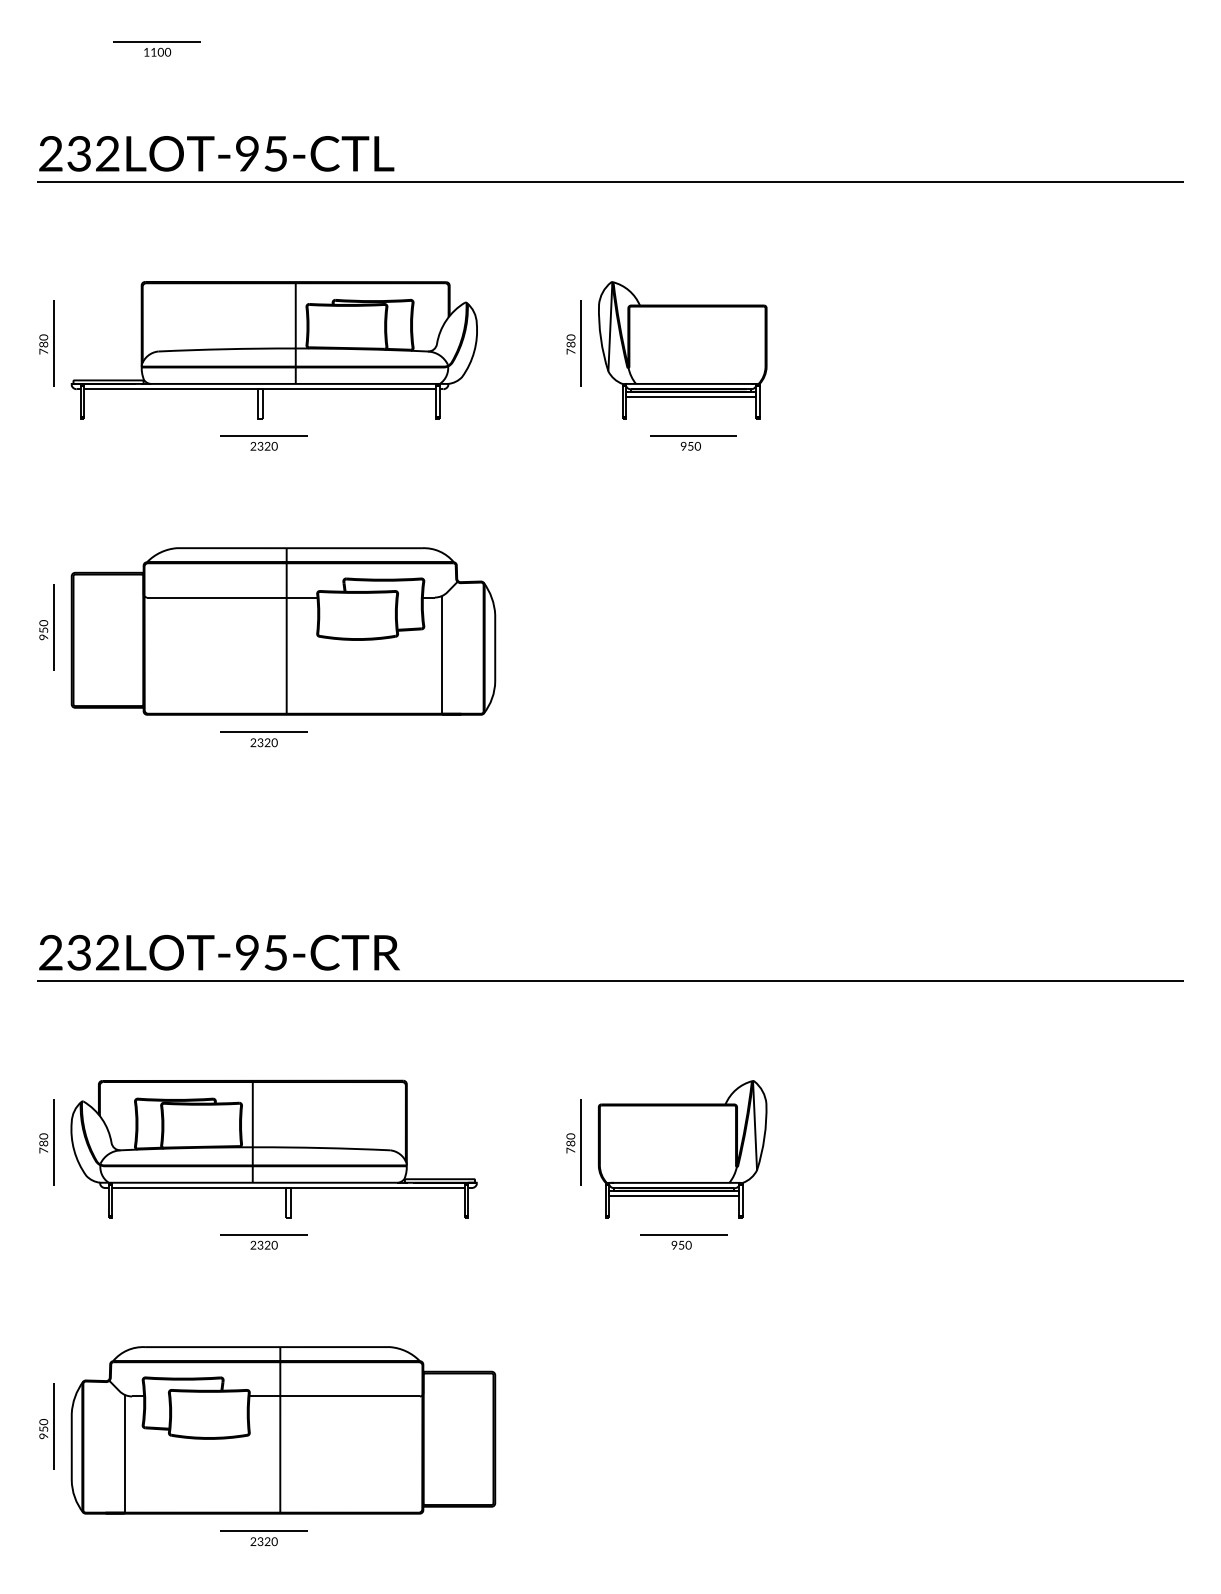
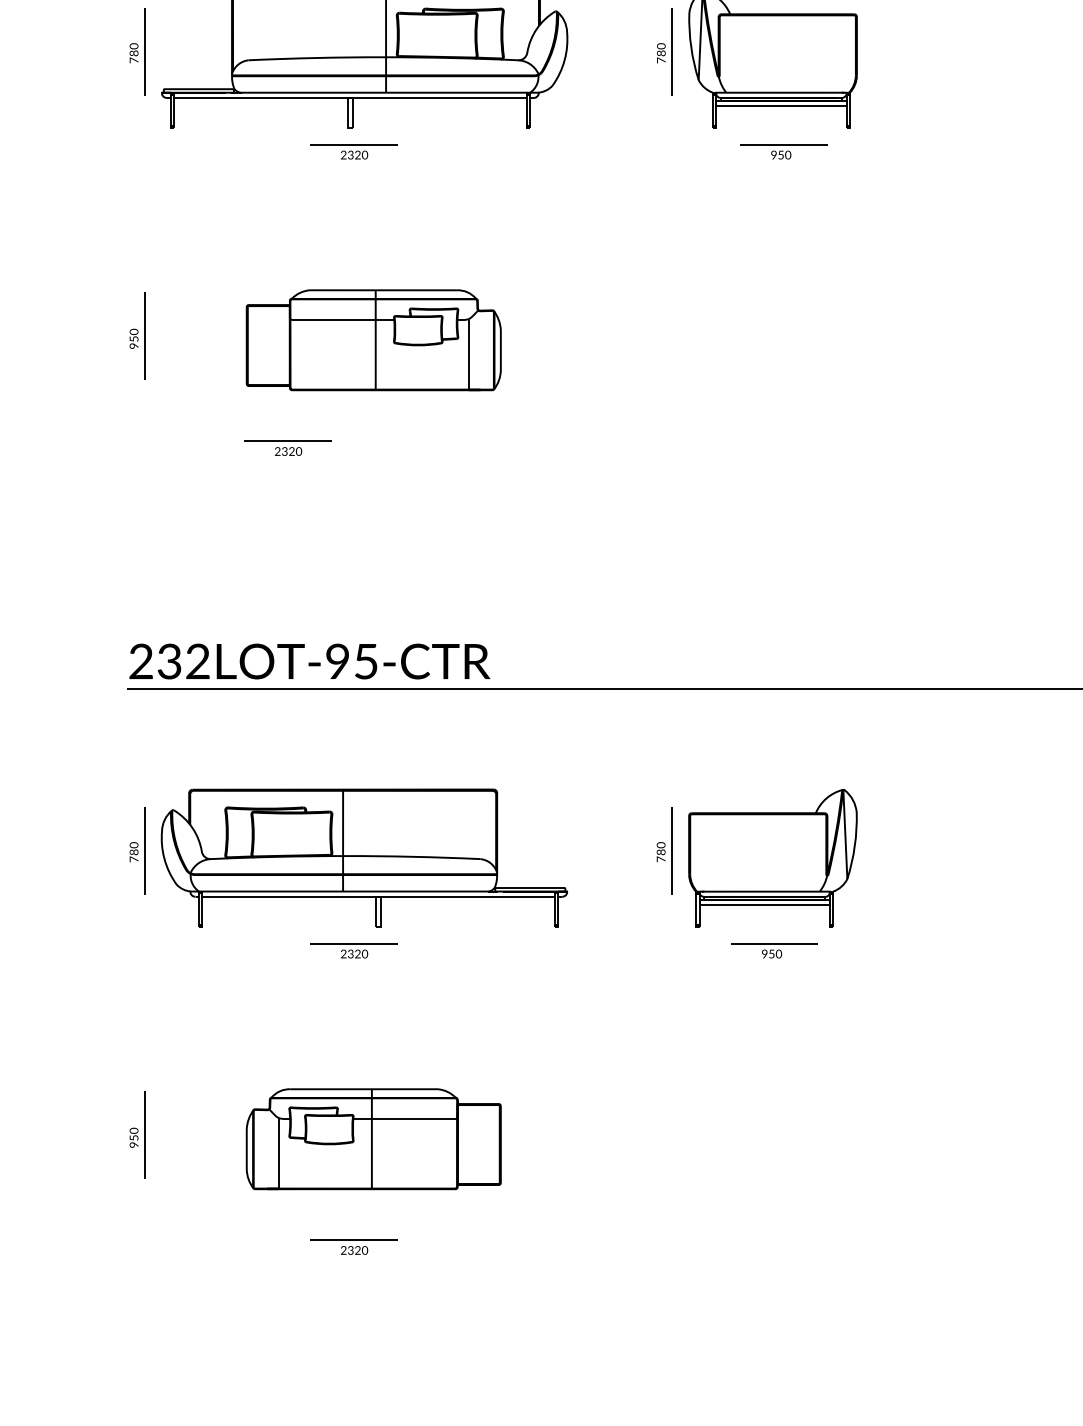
part: (283, 631) -> (373, 340), size x0.6
part: (263, 739) -> (287, 448), moved
part: (283, 1430) -> (373, 1139), size x0.6

